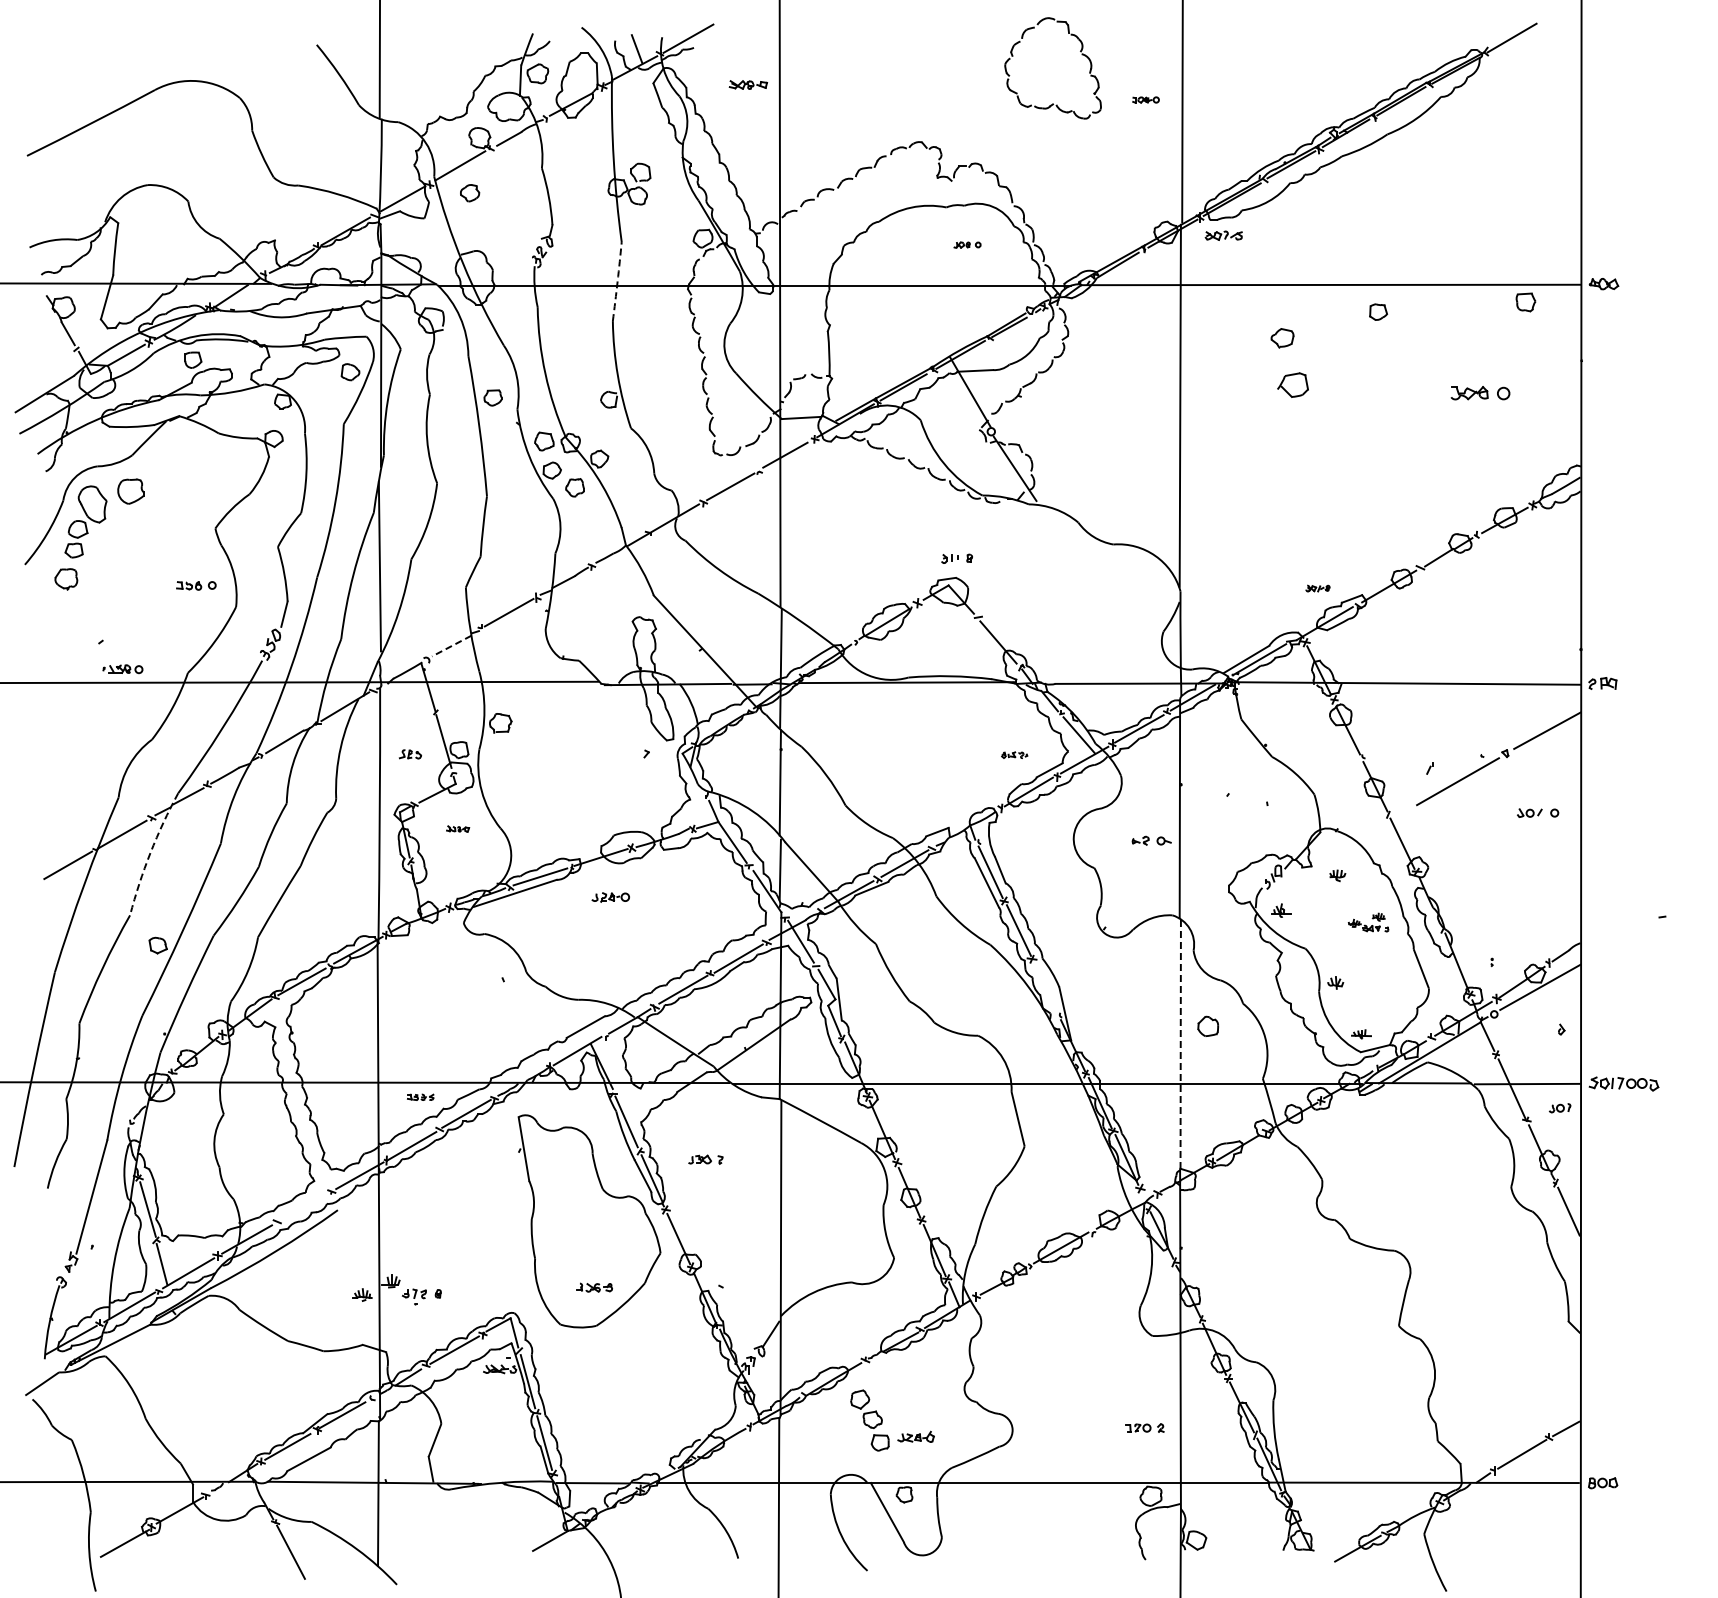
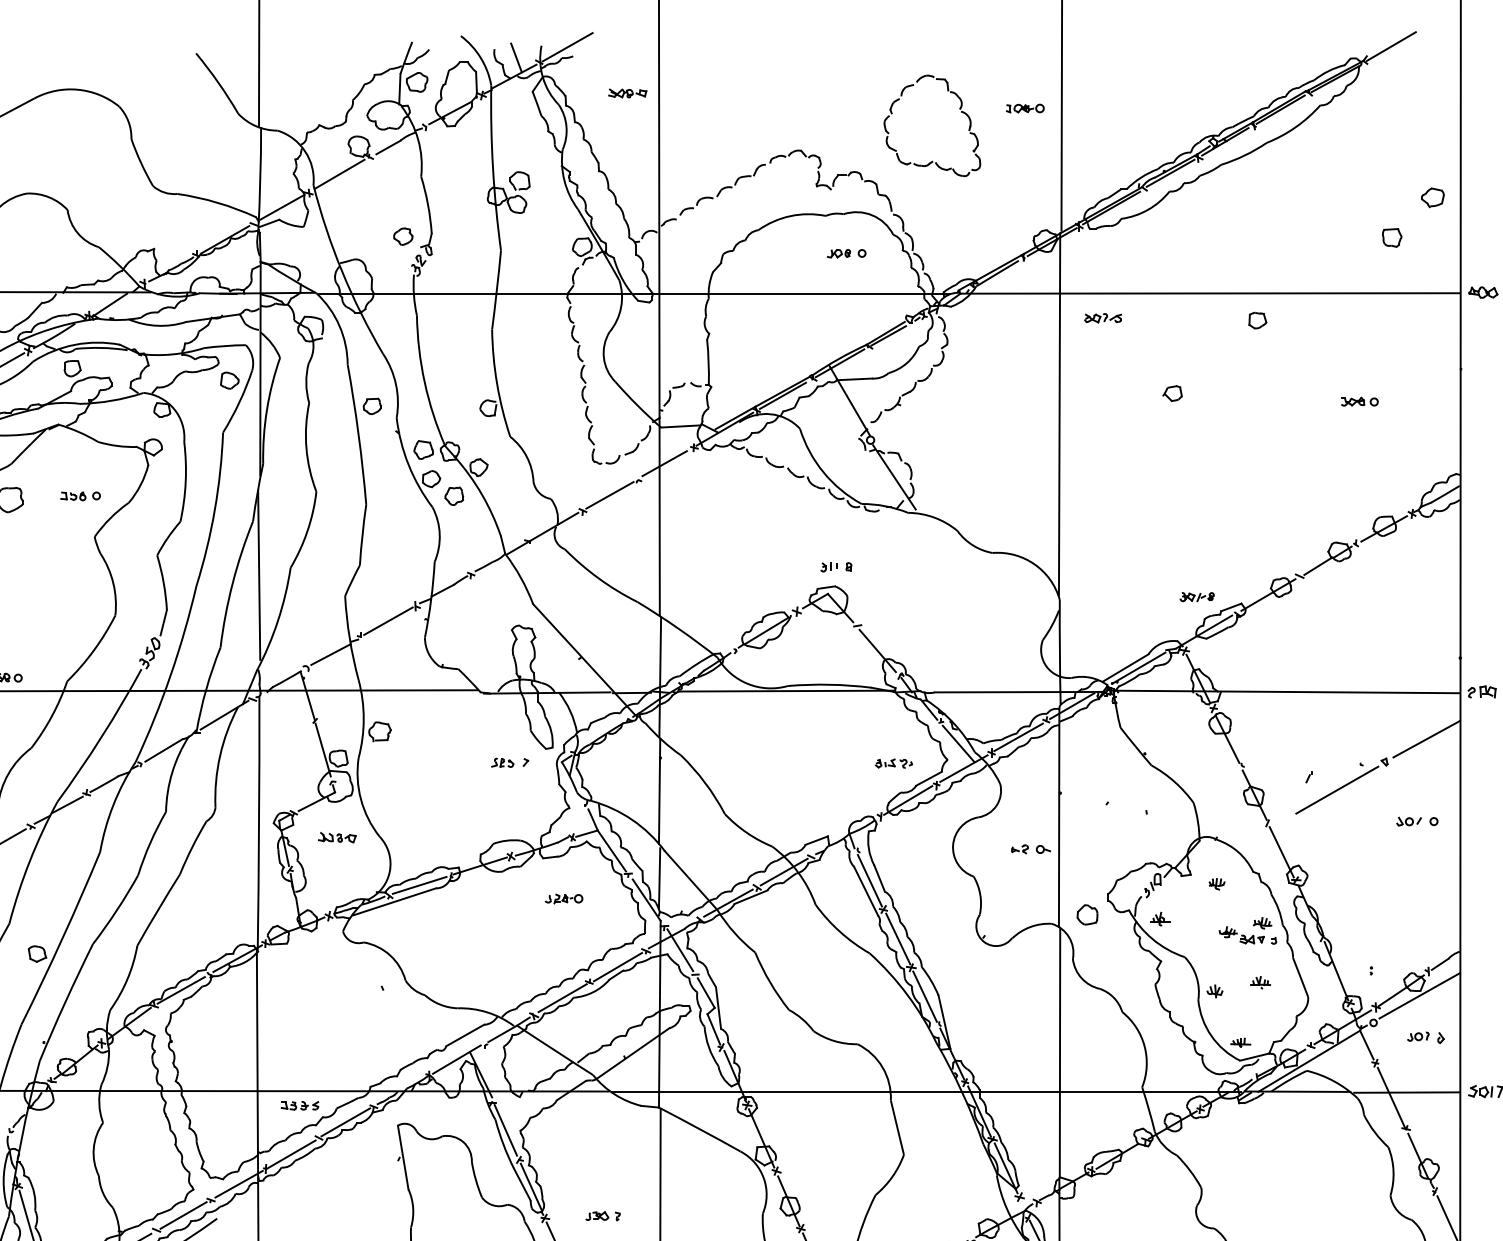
part: (1081, 54) -> (960, 111), moved
part: (1145, 99) -> (1024, 107), size x1.43
part: (470, 193) -> (403, 236), moved
part: (1223, 235) -> (1102, 317), moved
part: (967, 244) -> (846, 252), size x1.43
arc: (617, 281) -> (496, 289), dashed -> solid
part: (1525, 302) -> (1391, 237), moved
part: (1282, 338) -> (1432, 197), moved
part: (1293, 384) -> (1172, 392), size x0.62
part: (1480, 393) -> (1359, 401), size x0.62
part: (196, 585) -> (80, 495), moved
part: (1317, 588) -> (1196, 596), size x1.43
line: (451, 646) -> (330, 654), dashed -> solid
part: (409, 754) -> (501, 762), moved
part: (1014, 755) -> (893, 763), size x1.43
part: (457, 828) -> (336, 836), size x1.67
arc: (150, 852) -> (29, 860), dashed -> solid
part: (610, 897) -> (563, 898), moved
part: (1368, 922) -> (1247, 930), size x1.43
part: (1380, 973) -> (1259, 981), added
line: (1045, 988) -> (924, 996), added
part: (1208, 1025) -> (1087, 913), moved
line: (1180, 1044) -> (1059, 1052), dashed -> solid
part: (420, 1097) -> (299, 1105), size x1.43
part: (1559, 1108) -> (1417, 1036), moved
part: (705, 1159) -> (602, 1215), moved
line: (304, 1206) -> (183, 1214), added

